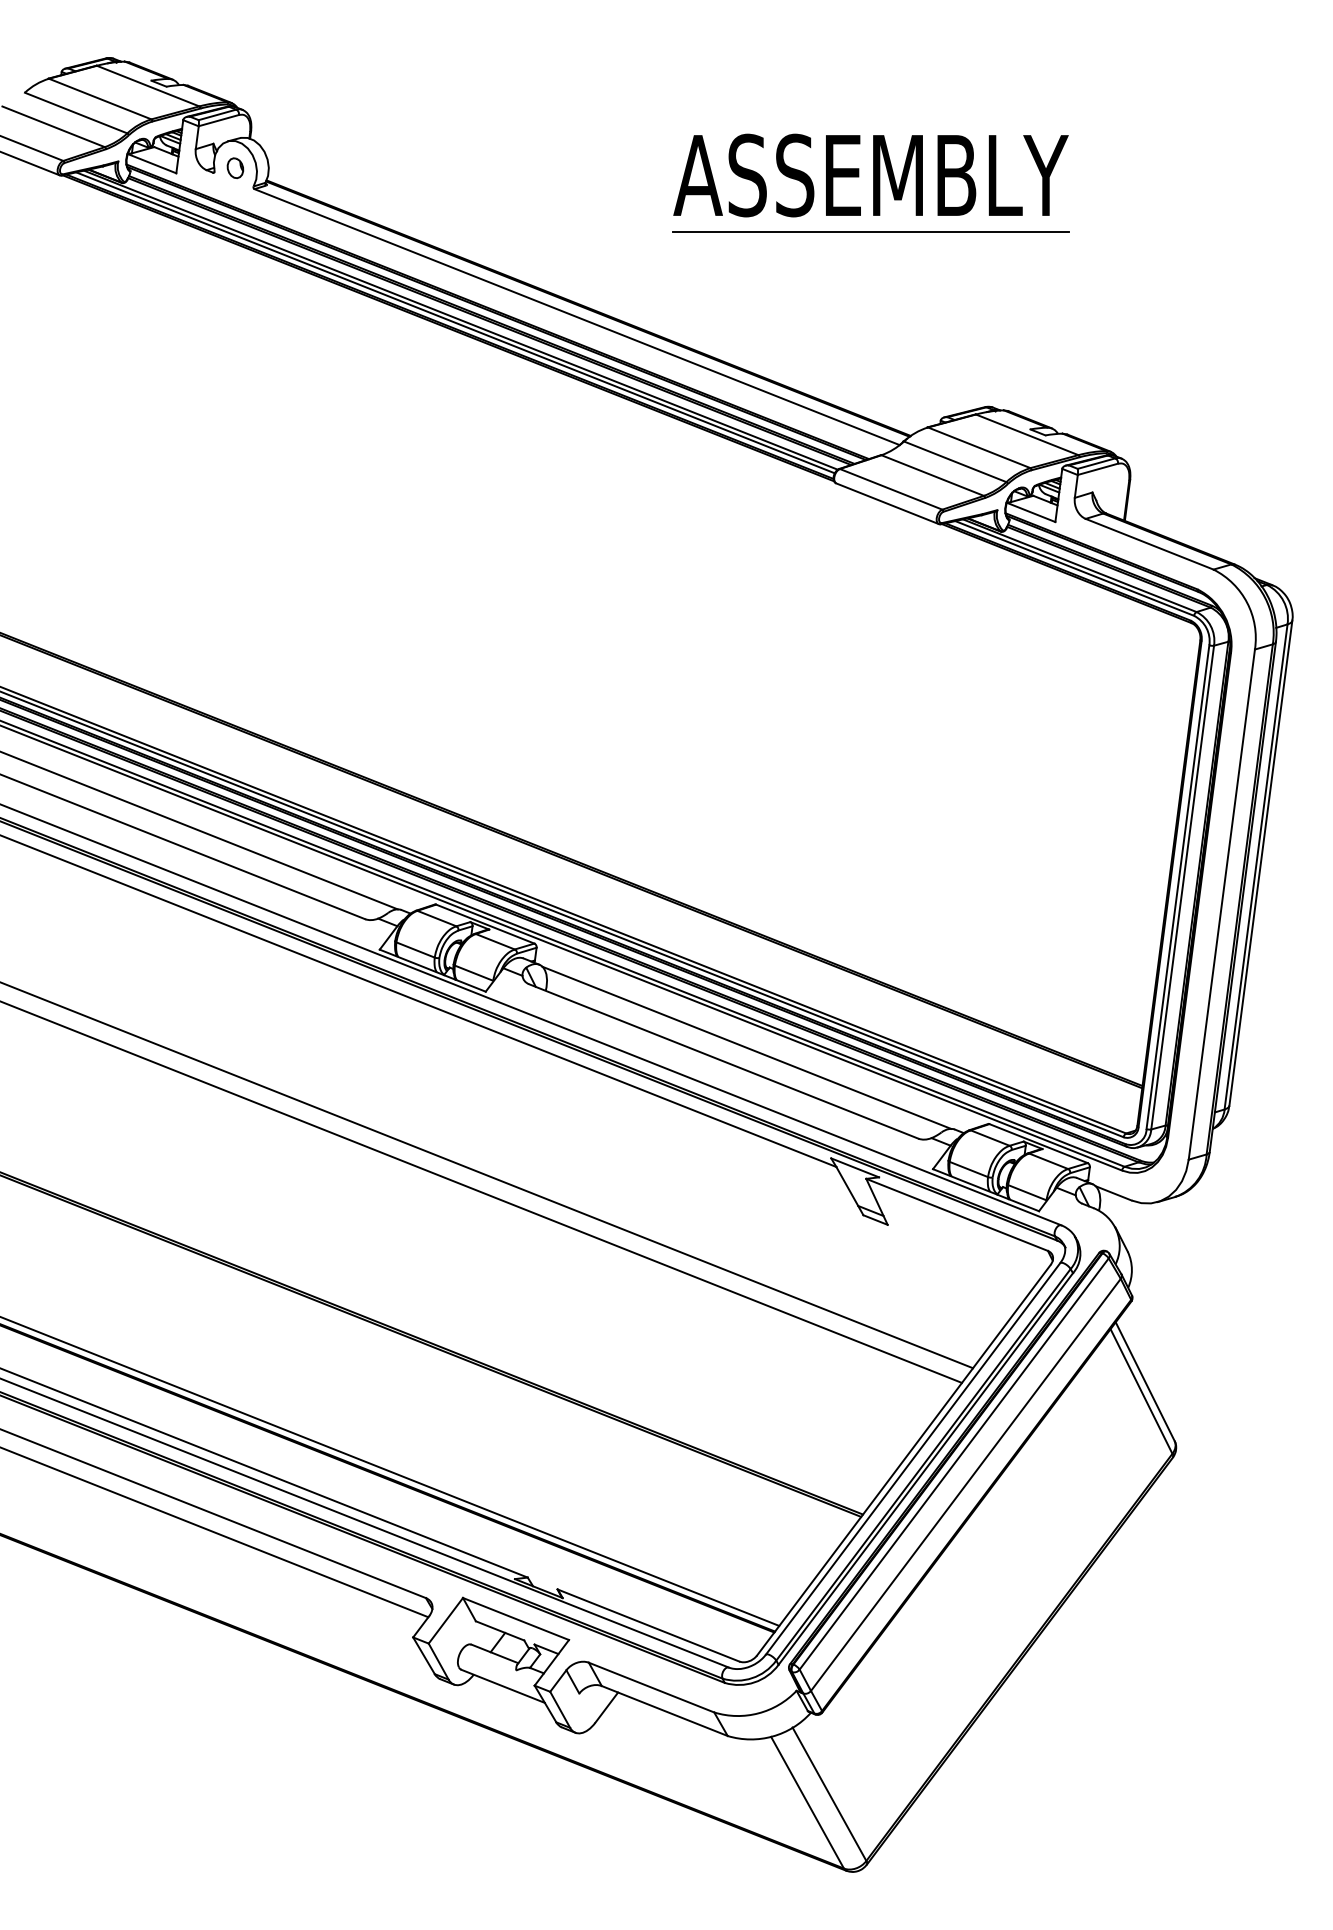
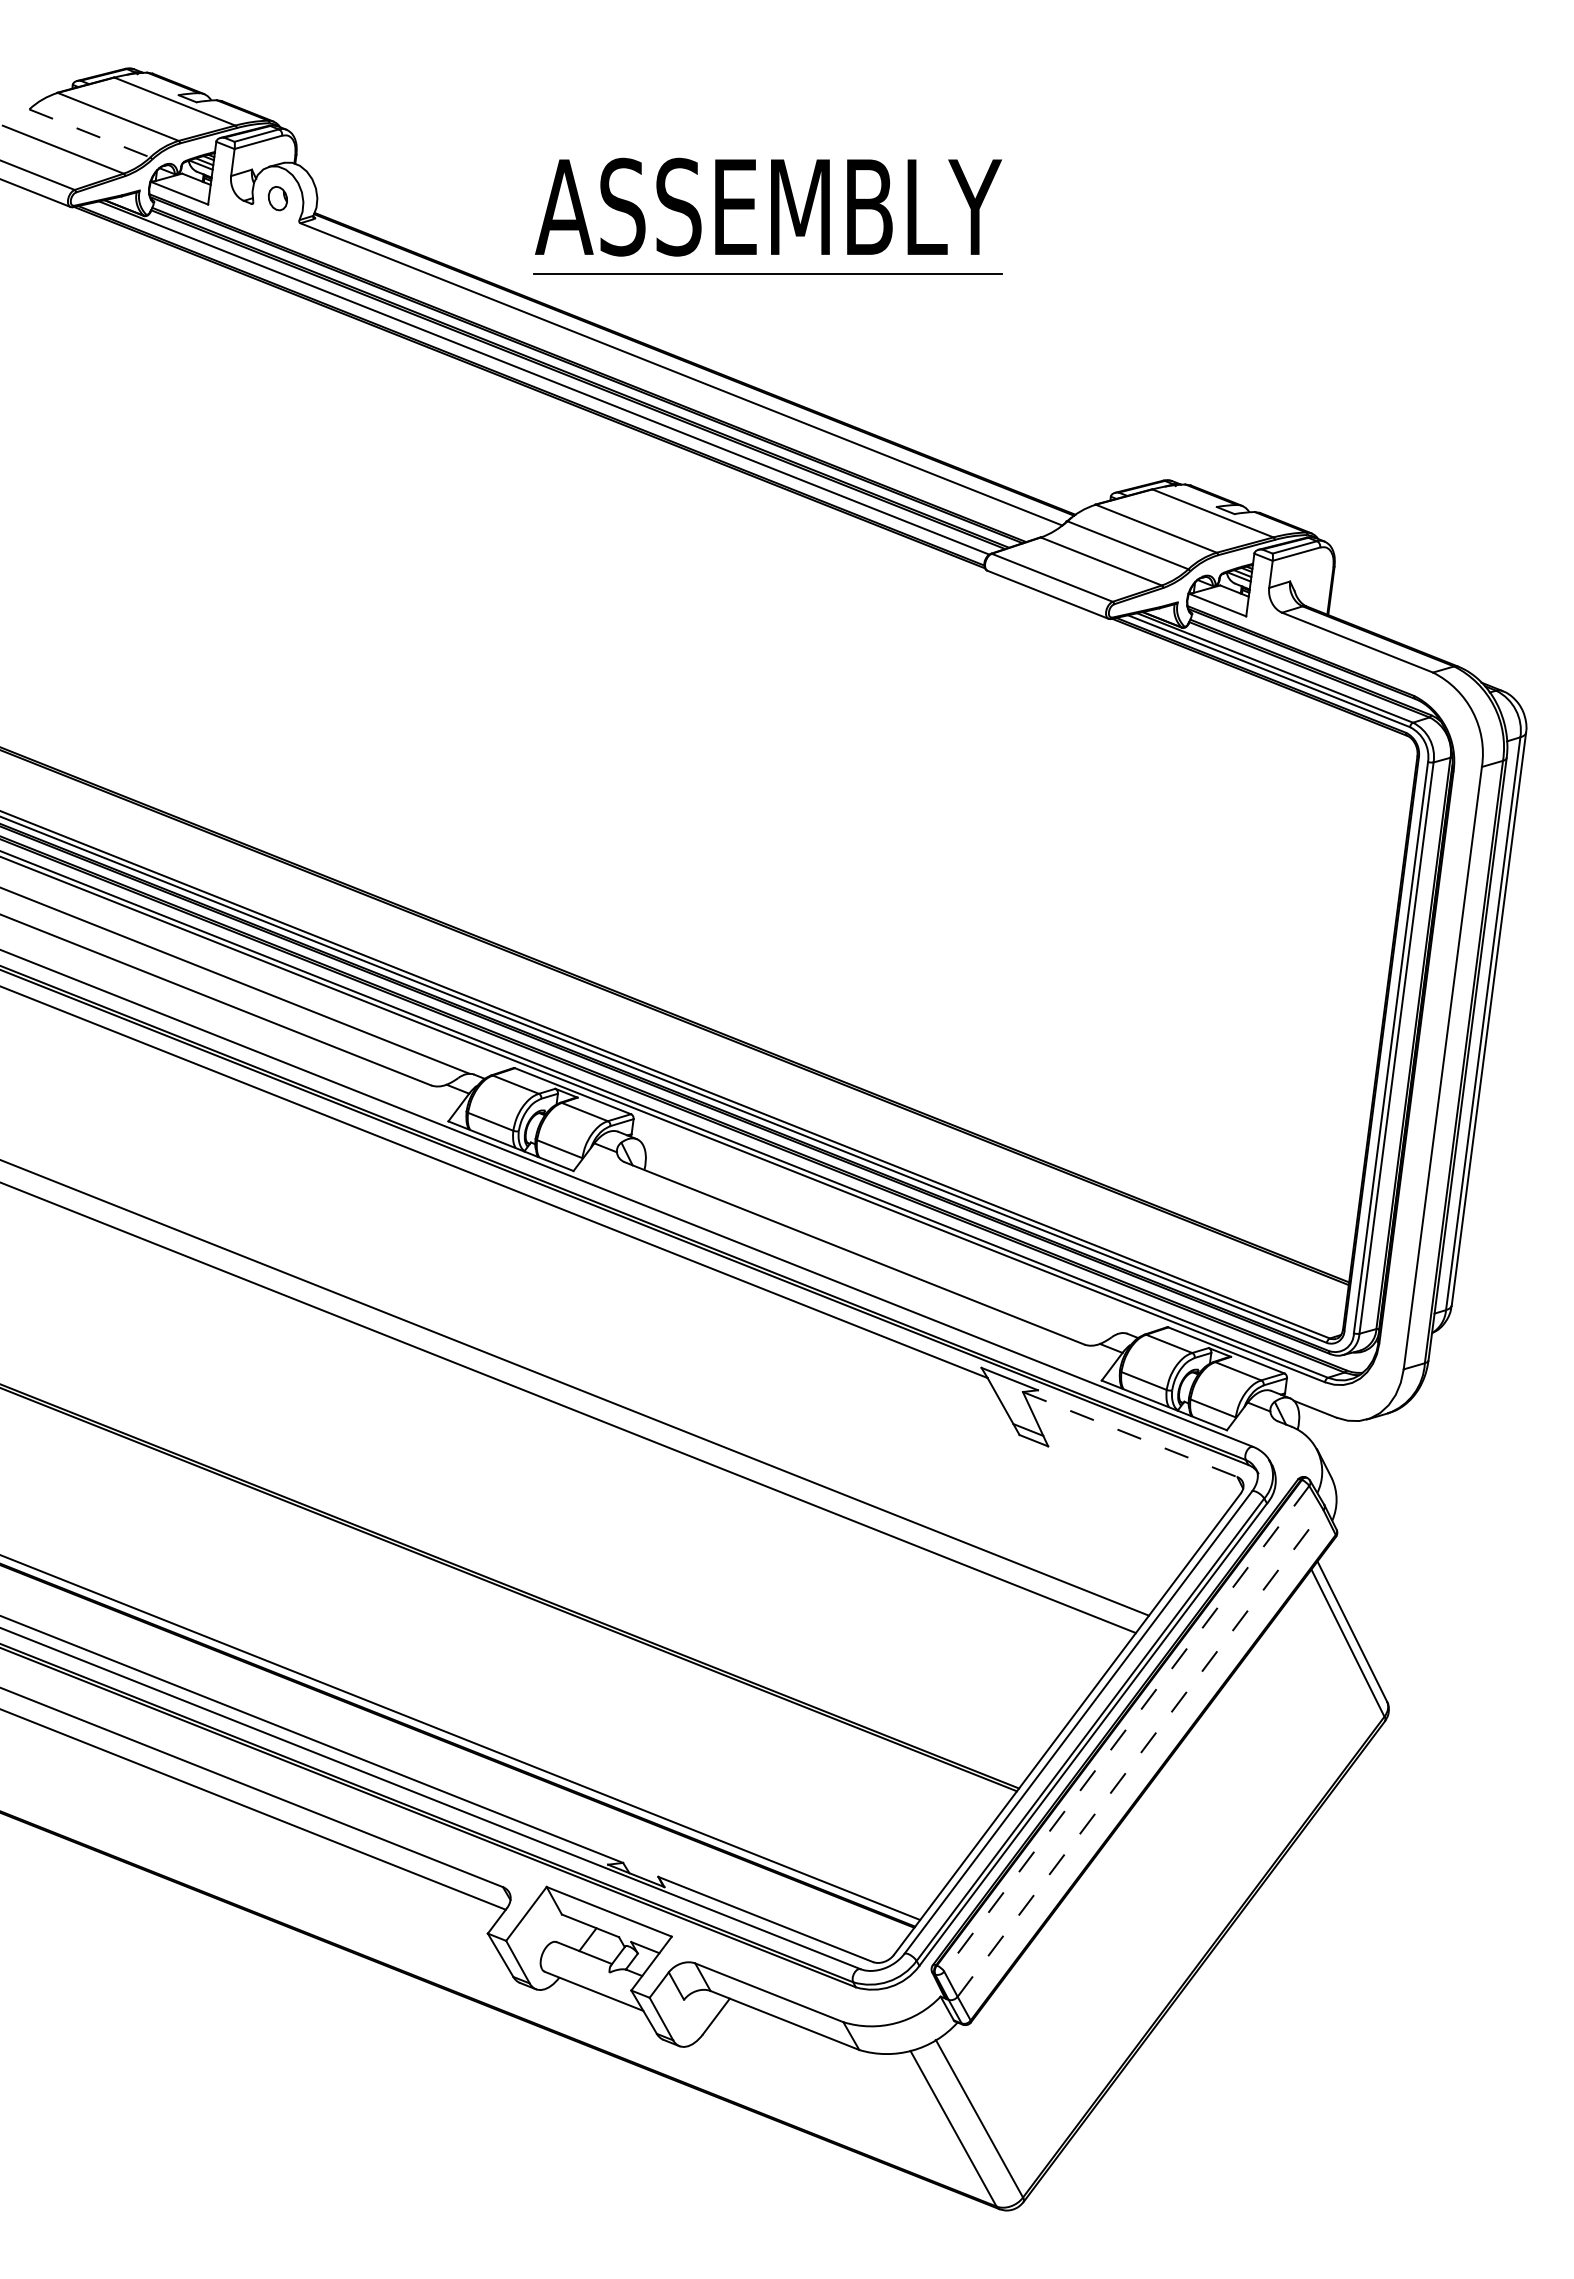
line: (76, 113) -> (90, 133), solid -> dashed
part: (870, 182) -> (767, 215), moved
line: (455, 322) -> (537, 380), removed
line: (746, 1047) -> (881, 1237), removed
line: (957, 1214) -> (1130, 1434), solid -> dashed
line: (953, 1463) -> (1126, 1728), solid -> dashed
line: (965, 1484) -> (1140, 1753), solid -> dashed

